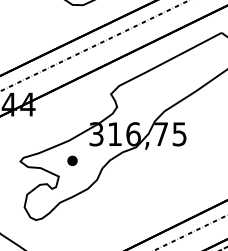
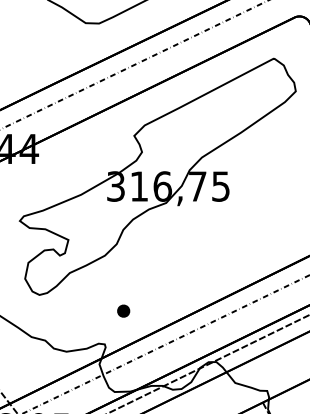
part: (72, 160) -> (123, 310), moved

